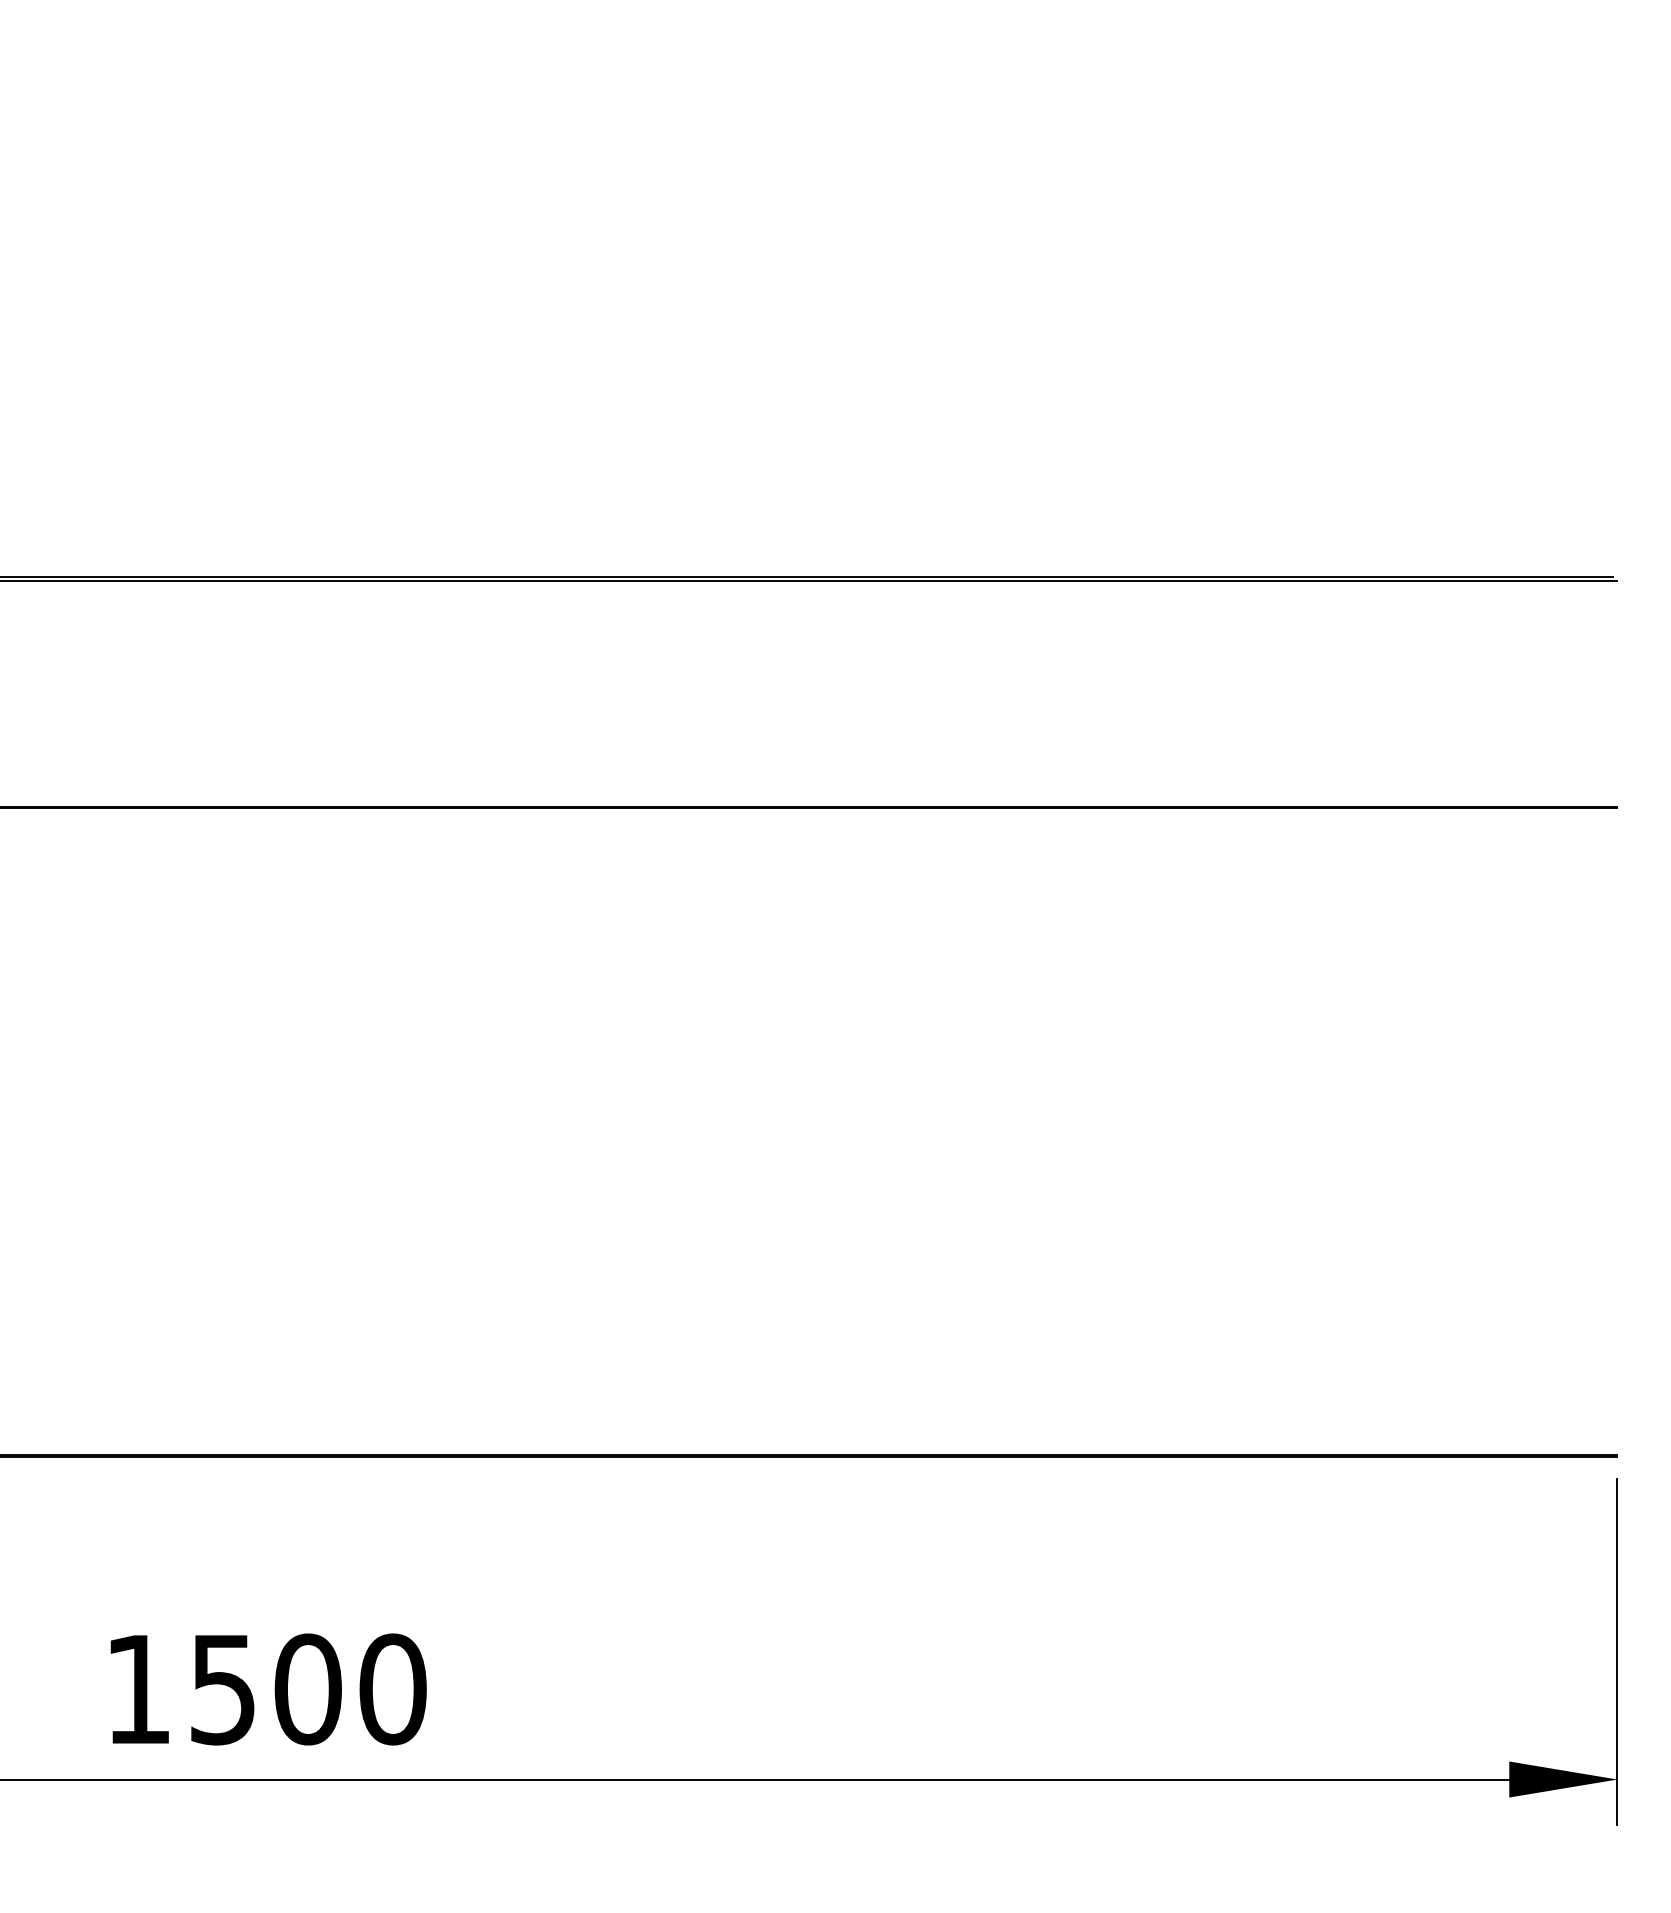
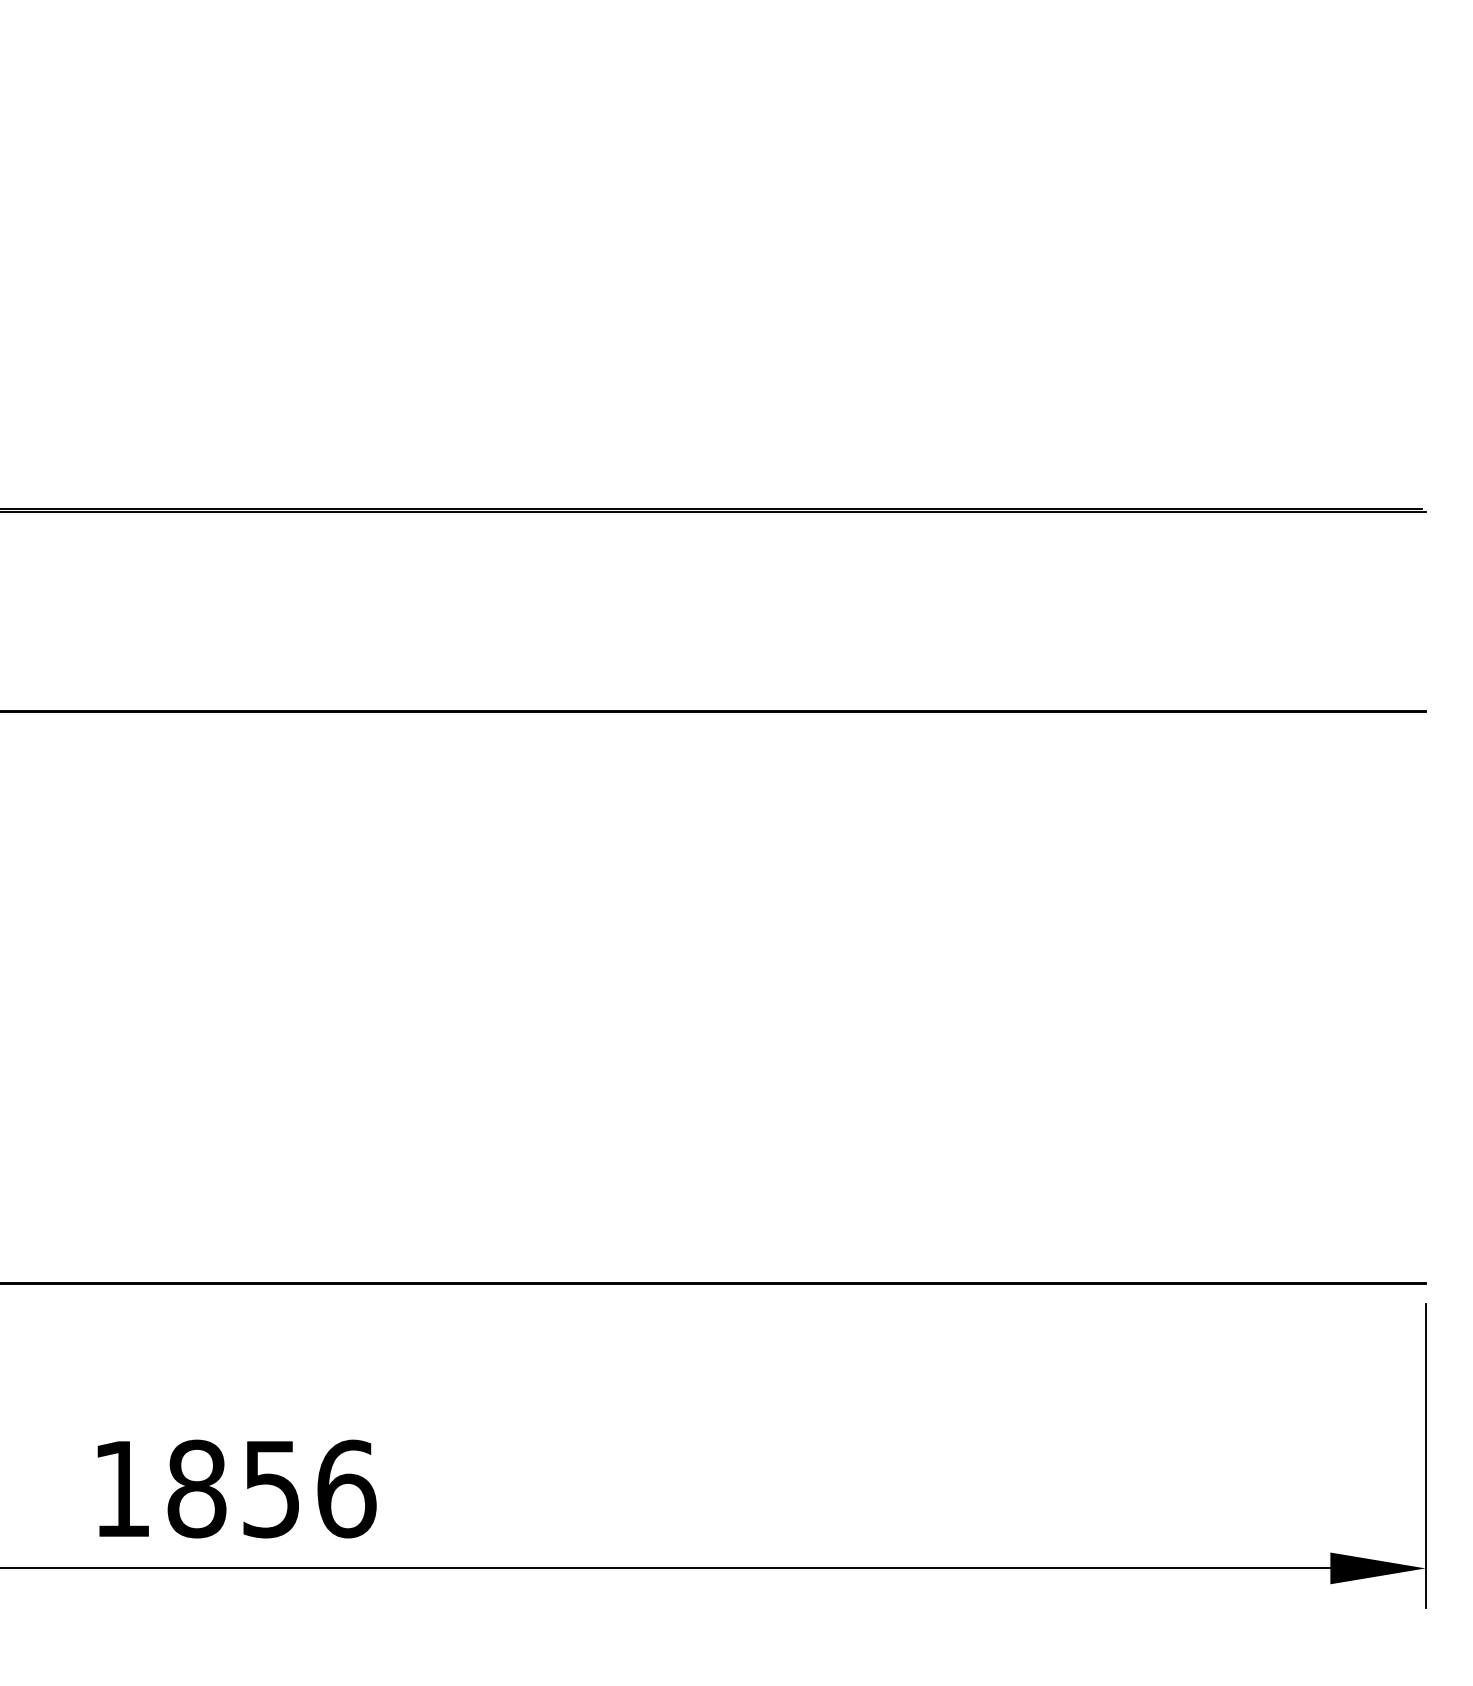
text: (308, 1689) -> (272, 1489), 1500 -> 1856

